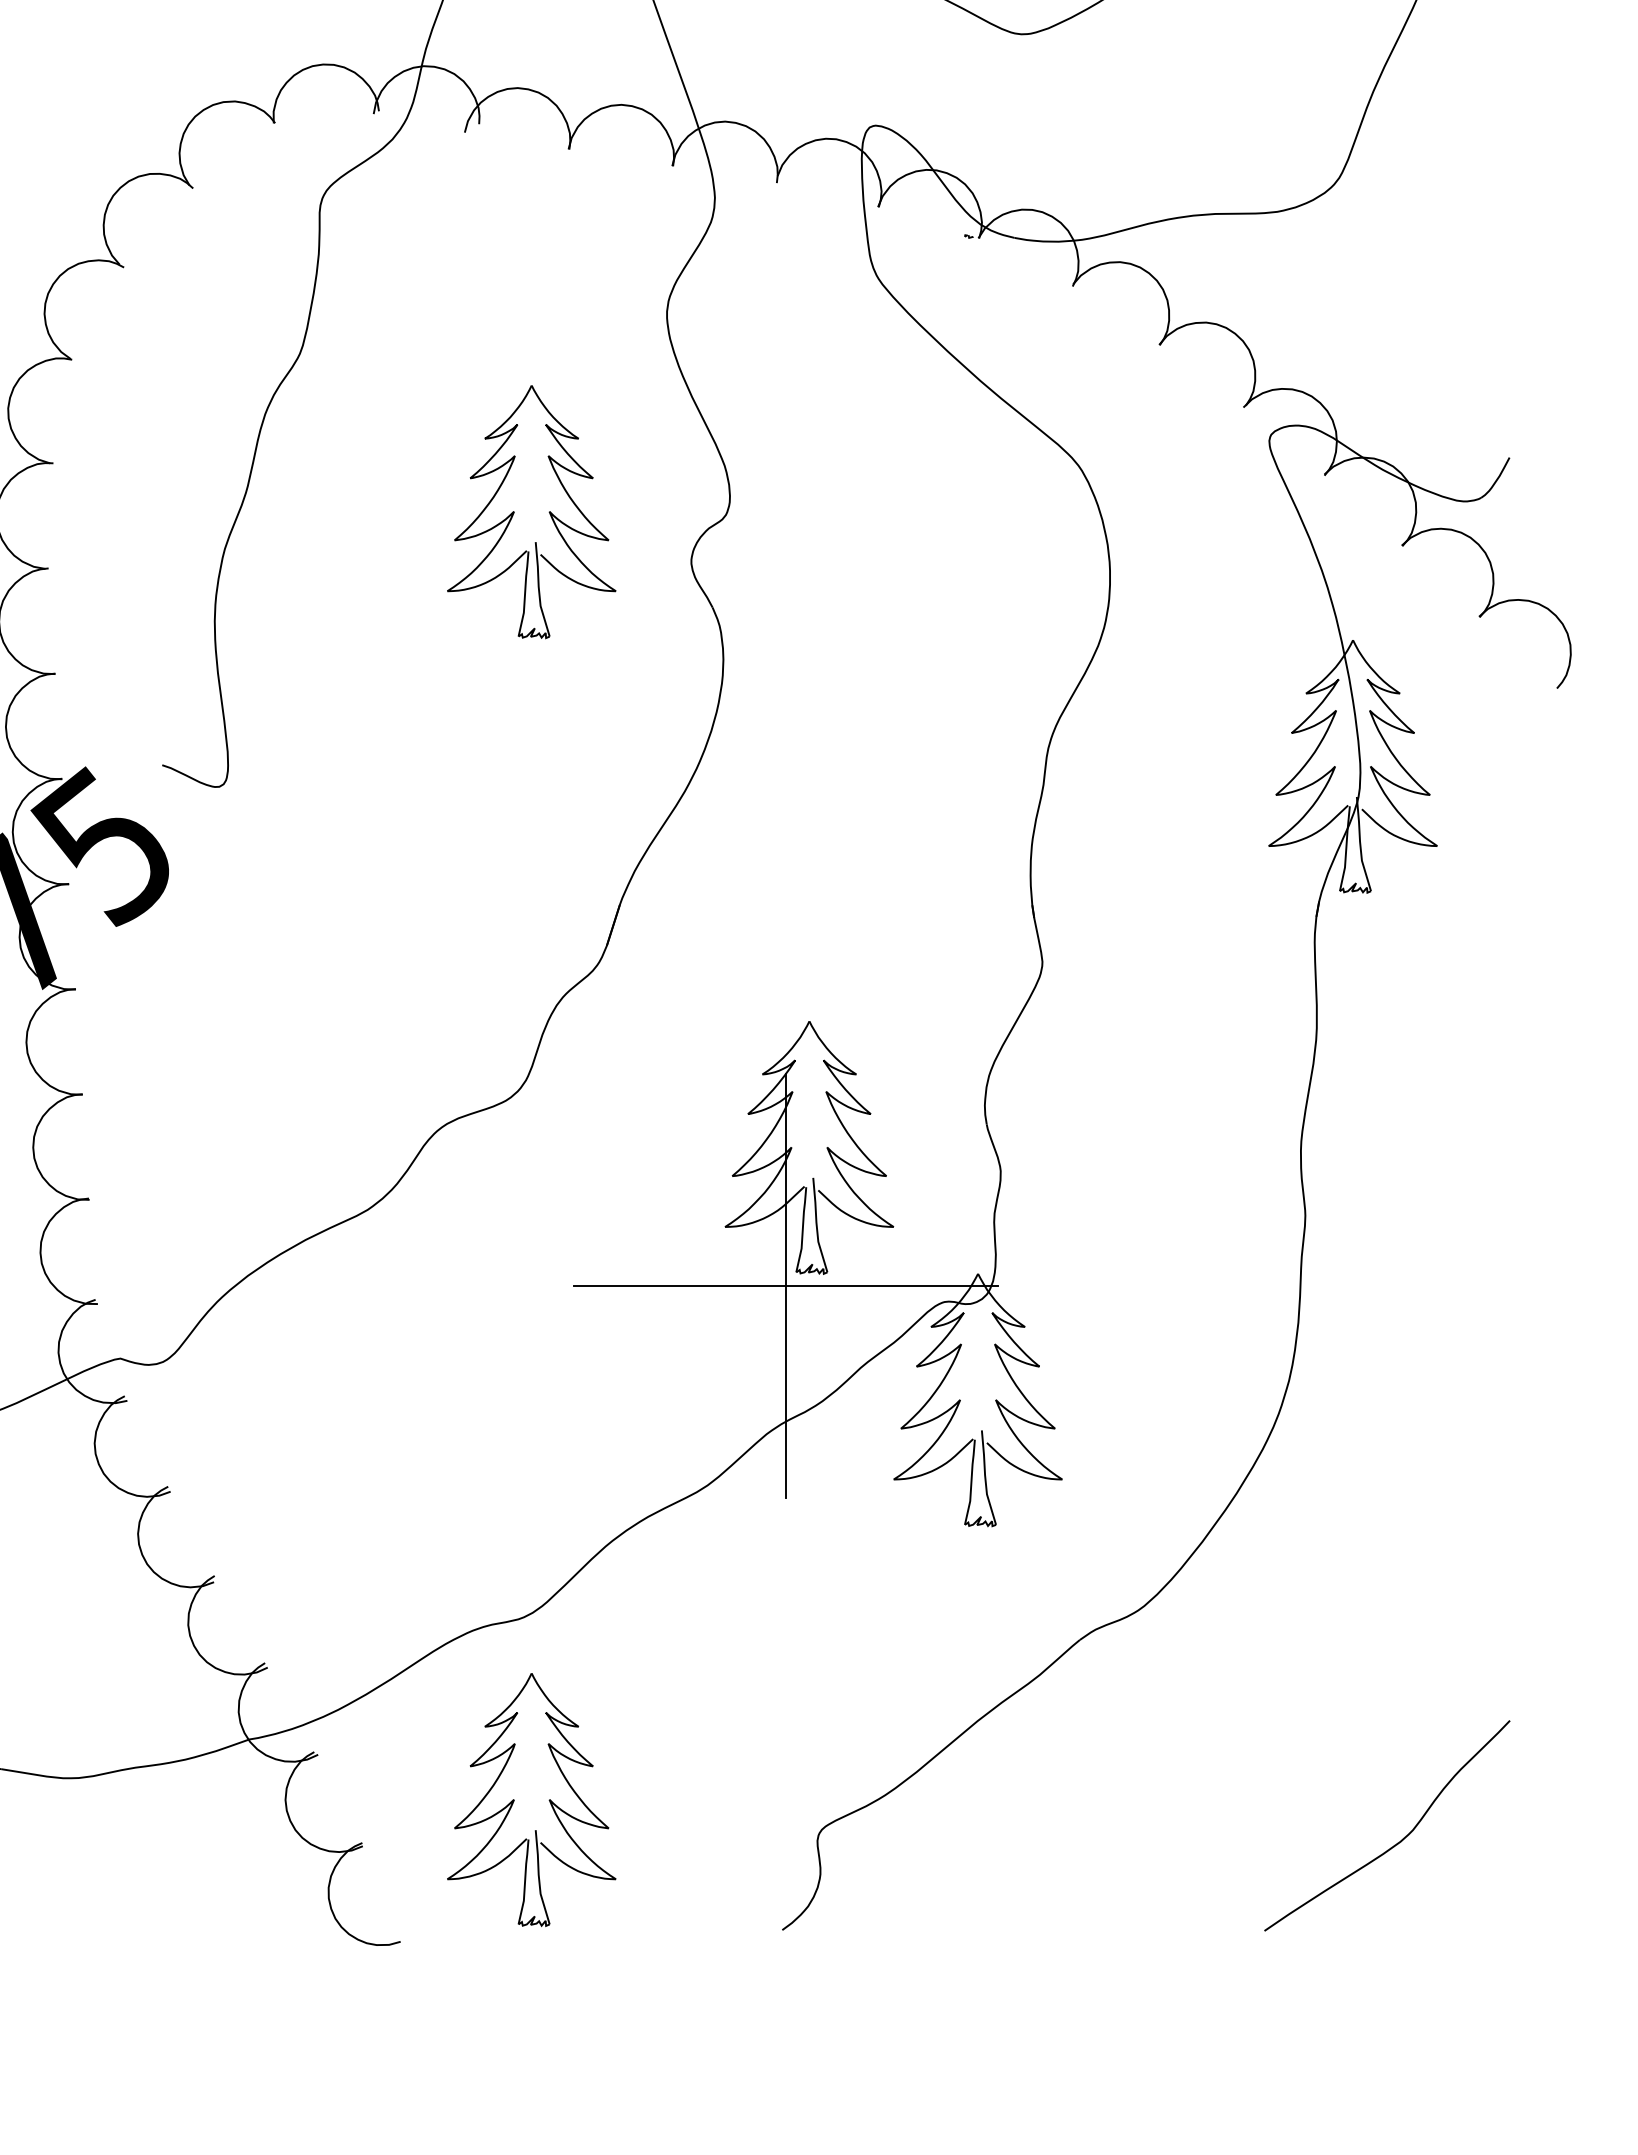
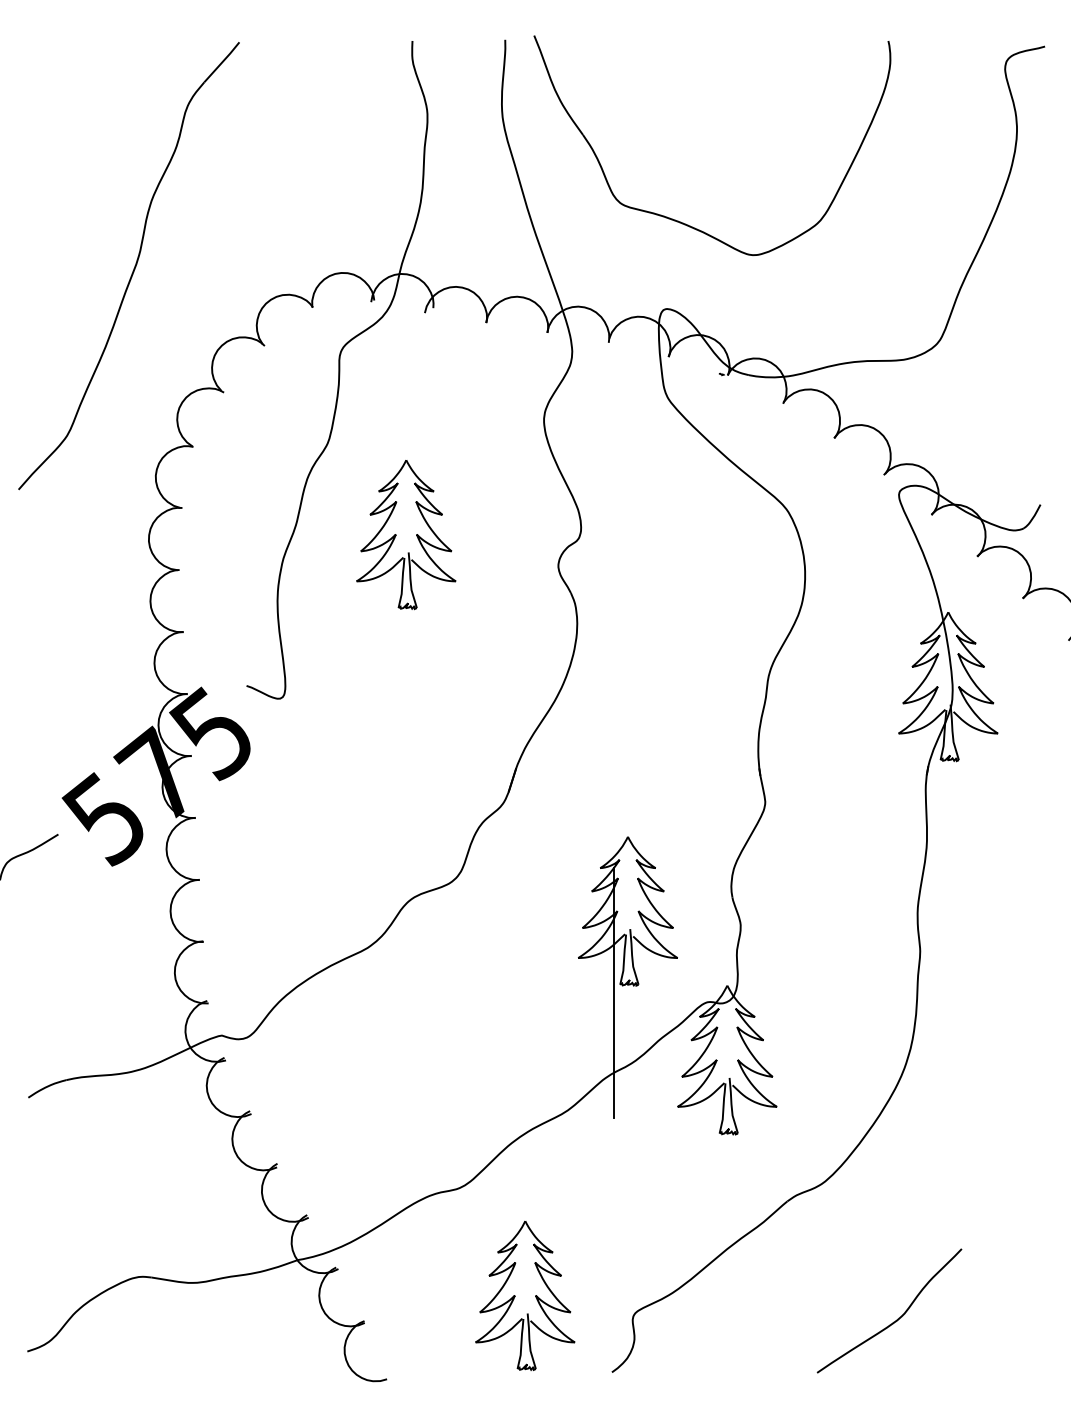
part: (532, 513) -> (406, 535), moved
line: (784, 1287) -> (613, 993), removed
part: (532, 1799) -> (525, 1295), moved
curve: (1400, 1838) -> (897, 1318), moved

